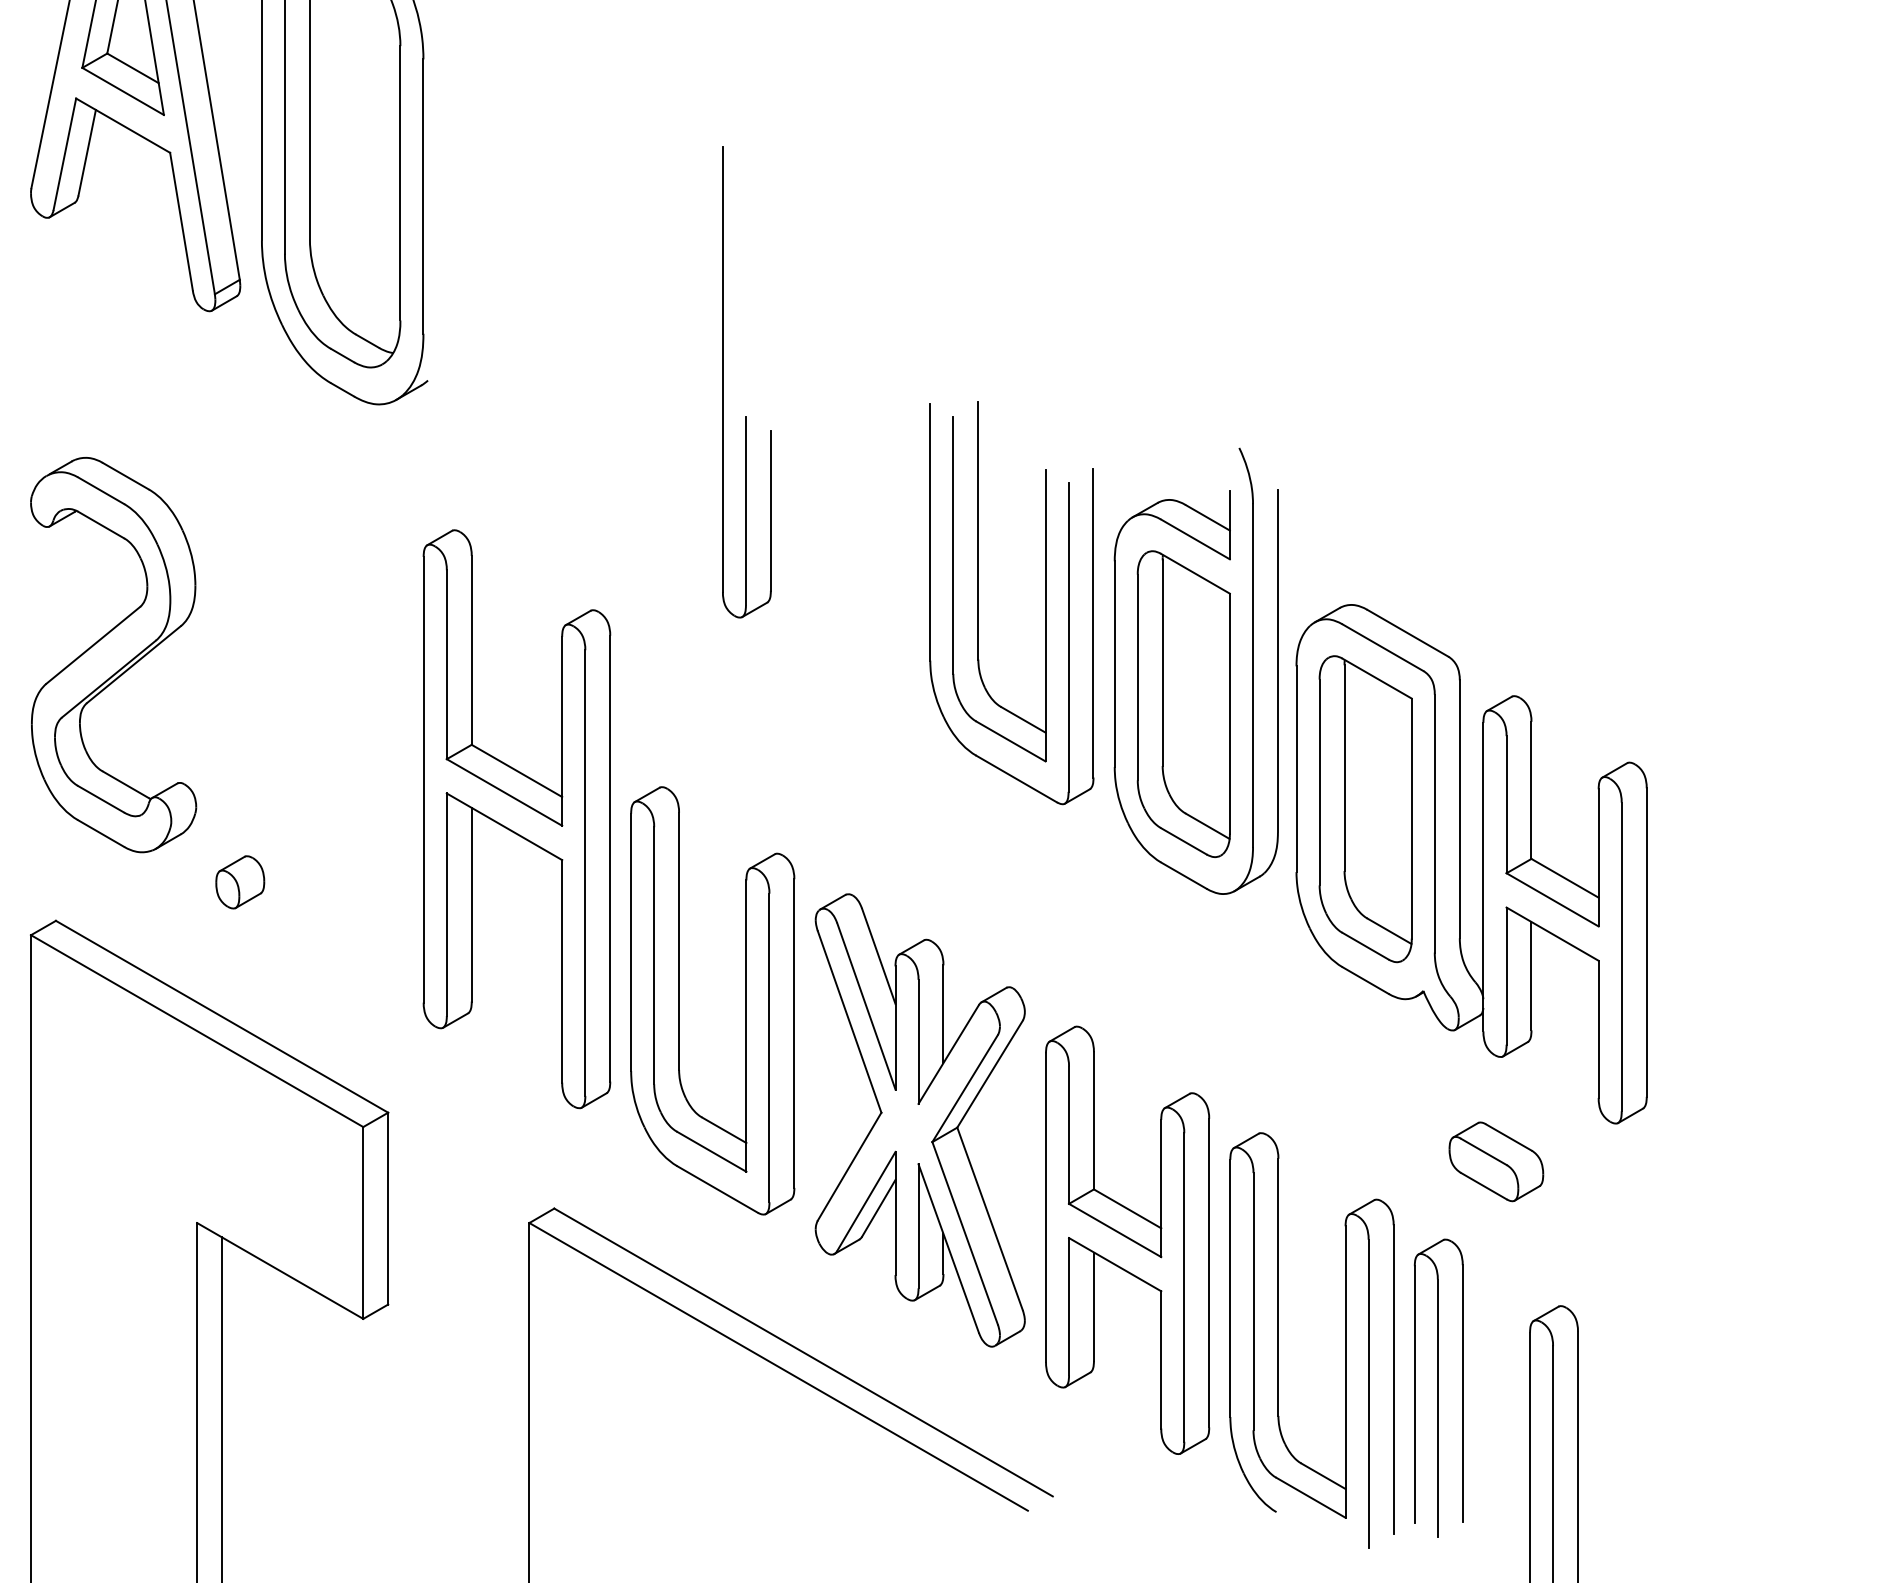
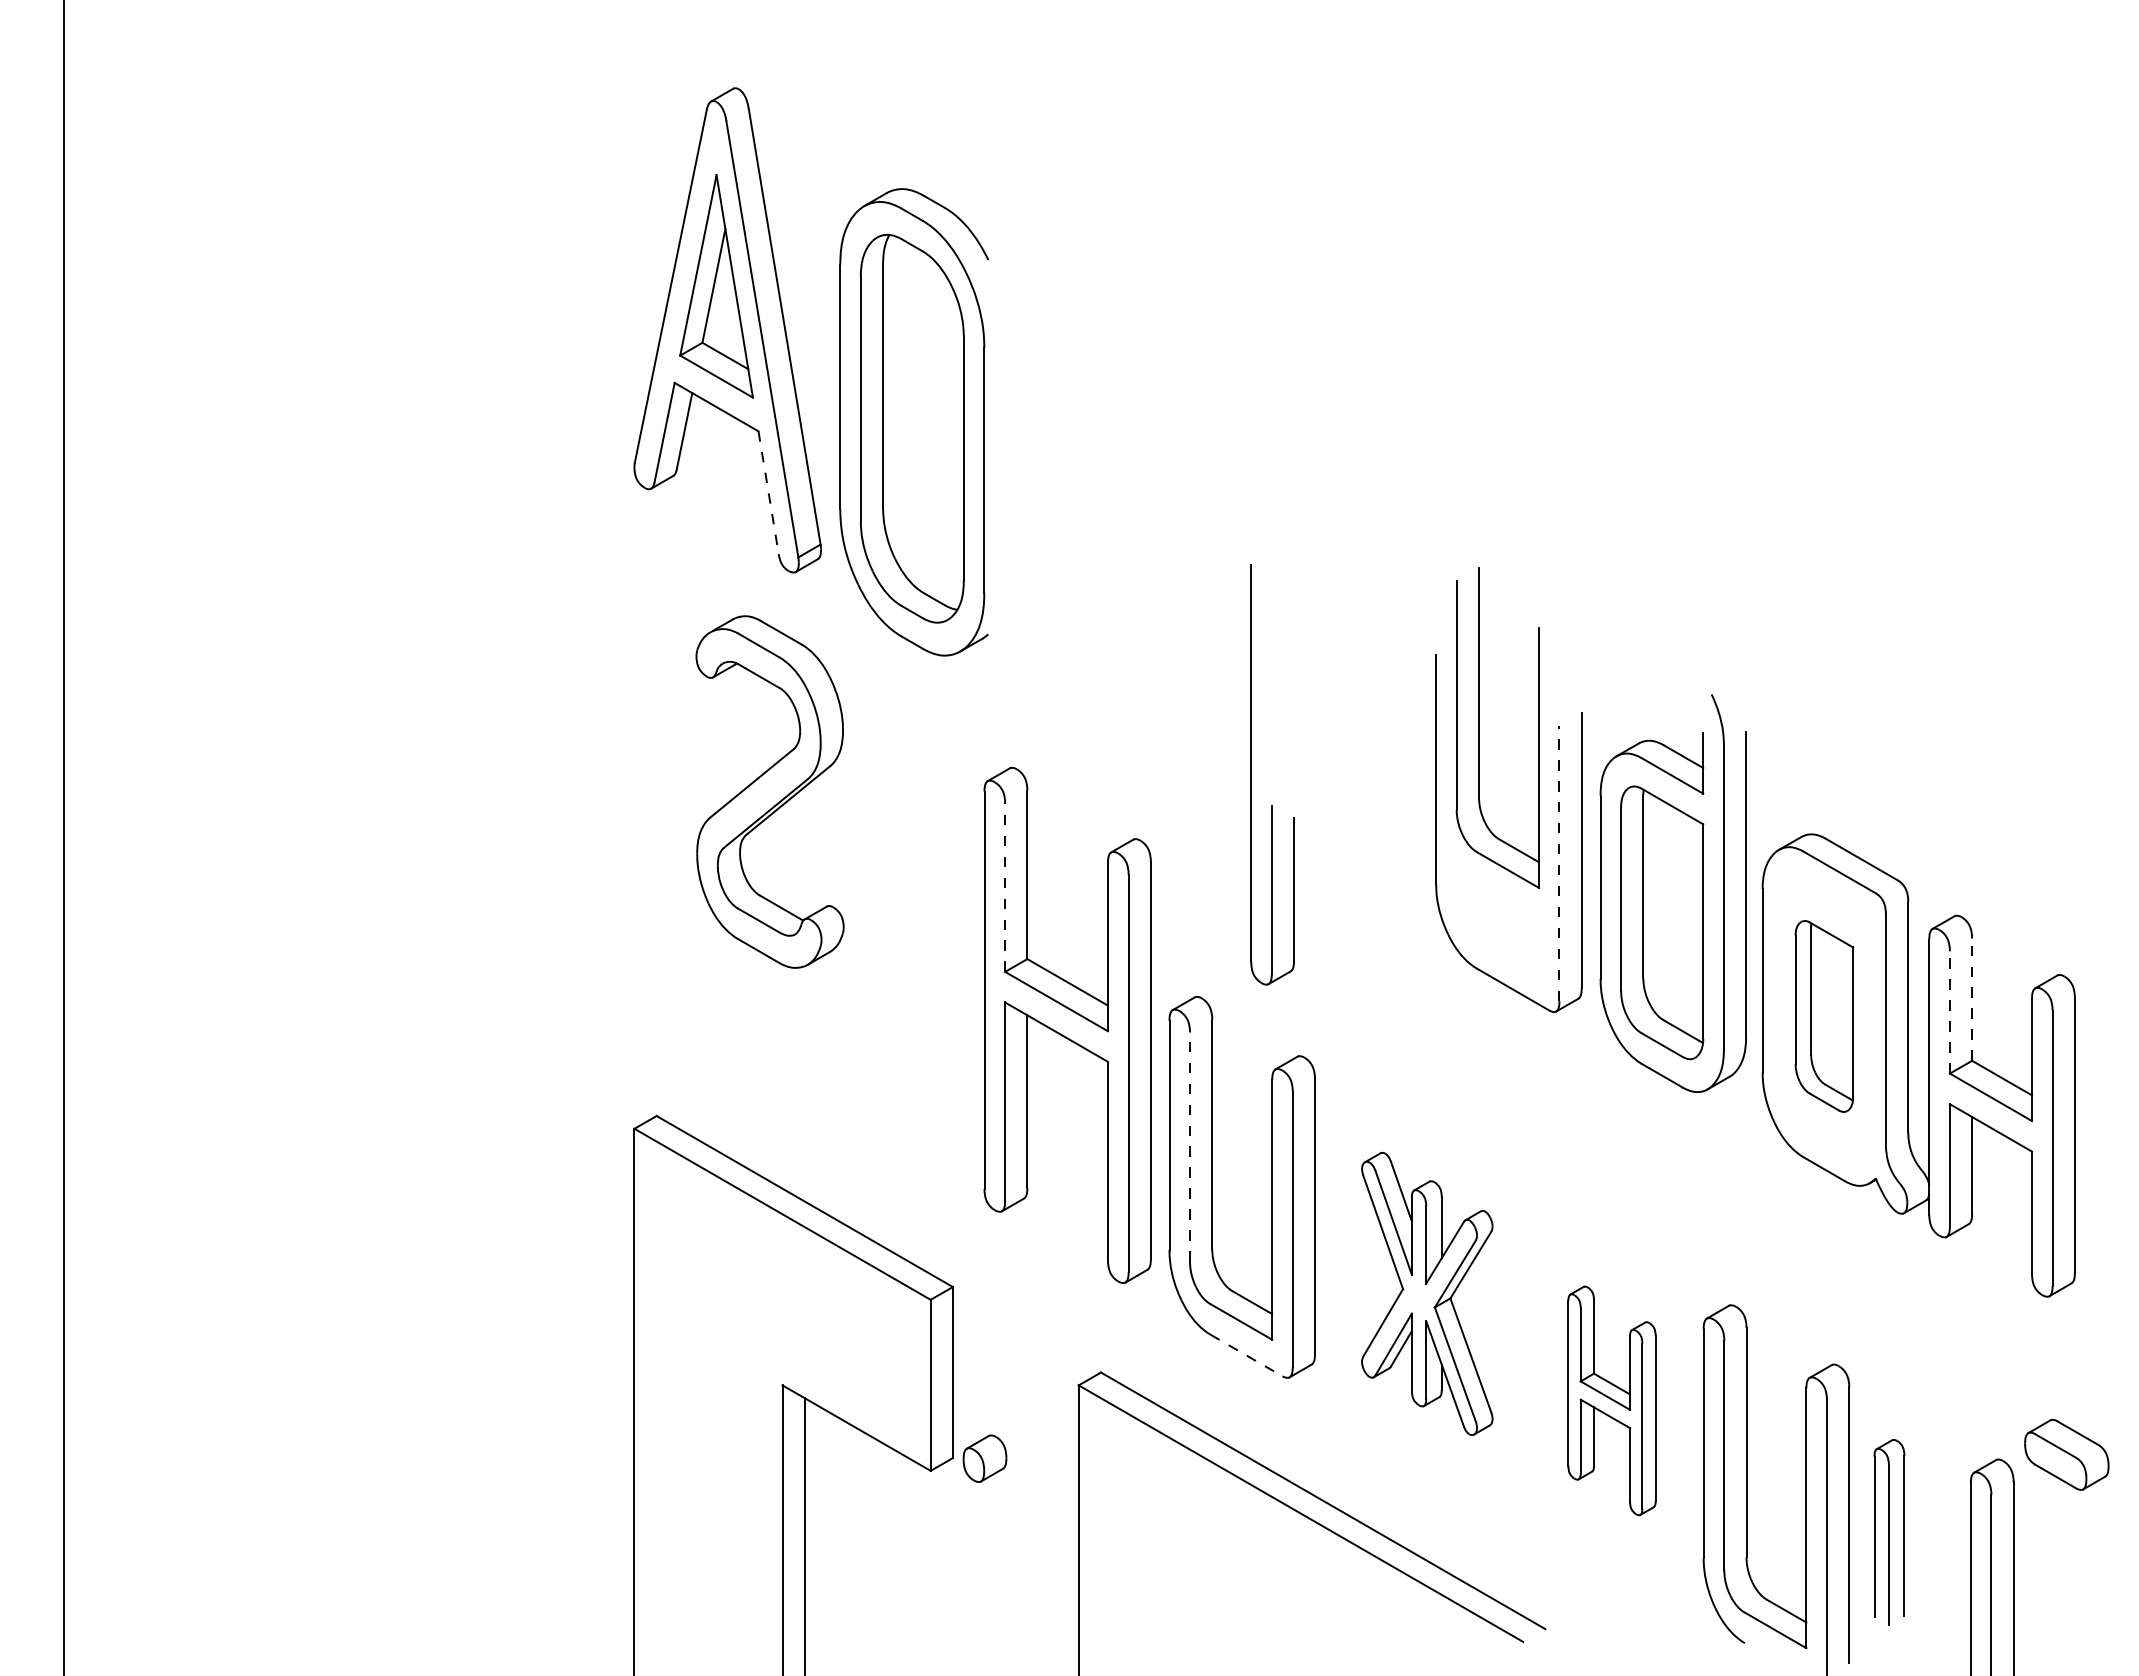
line: (181, 222) -> (768, 493), solid -> dashed
part: (723, 381) -> (1251, 774), moved
part: (978, 581) -> (1479, 727), moved
line: (1068, 637) -> (1559, 863), solid -> dashed
part: (112, 654) -> (769, 791), moved
line: (447, 664) -> (1005, 887), solid -> dashed
line: (1531, 790) -> (1972, 999), solid -> dashed
line: (1506, 803) -> (1949, 1011), solid -> dashed
part: (1365, 809) -> (1824, 1016), size x0.7
part: (239, 882) -> (984, 1458), moved
line: (654, 956) -> (1190, 1147), solid -> dashed
part: (920, 1119) -> (1427, 1293), size x0.7
part: (1496, 1161) -> (2066, 1454), moved
line: (717, 1189) -> (1246, 1355), solid -> dashed
part: (1126, 1239) -> (1611, 1400), size x0.6
part: (1438, 1388) -> (1889, 1532), size x0.7

